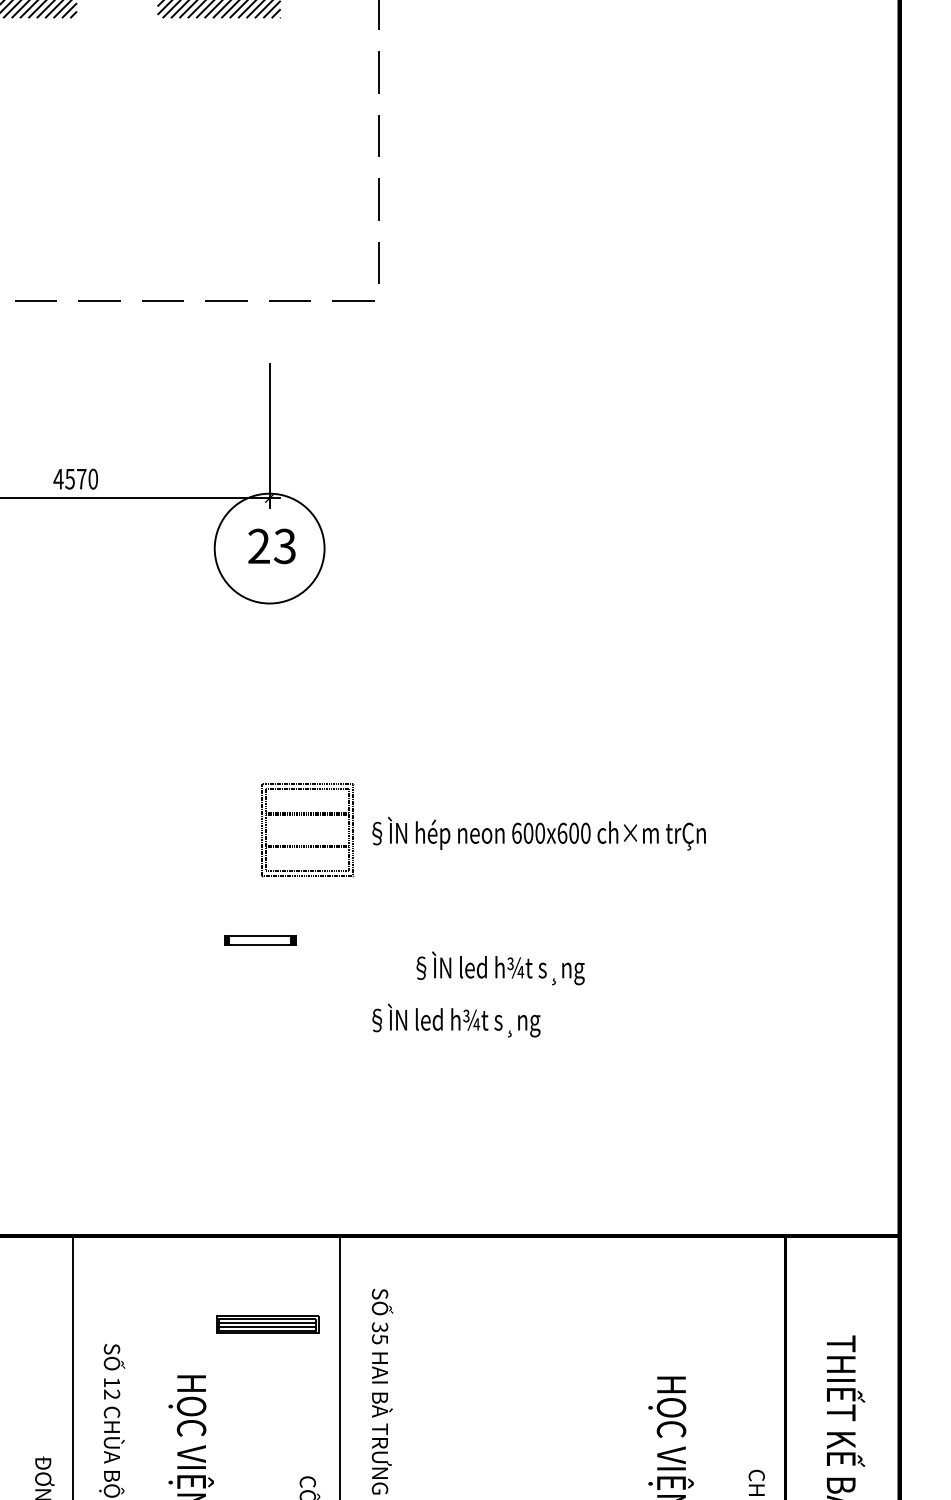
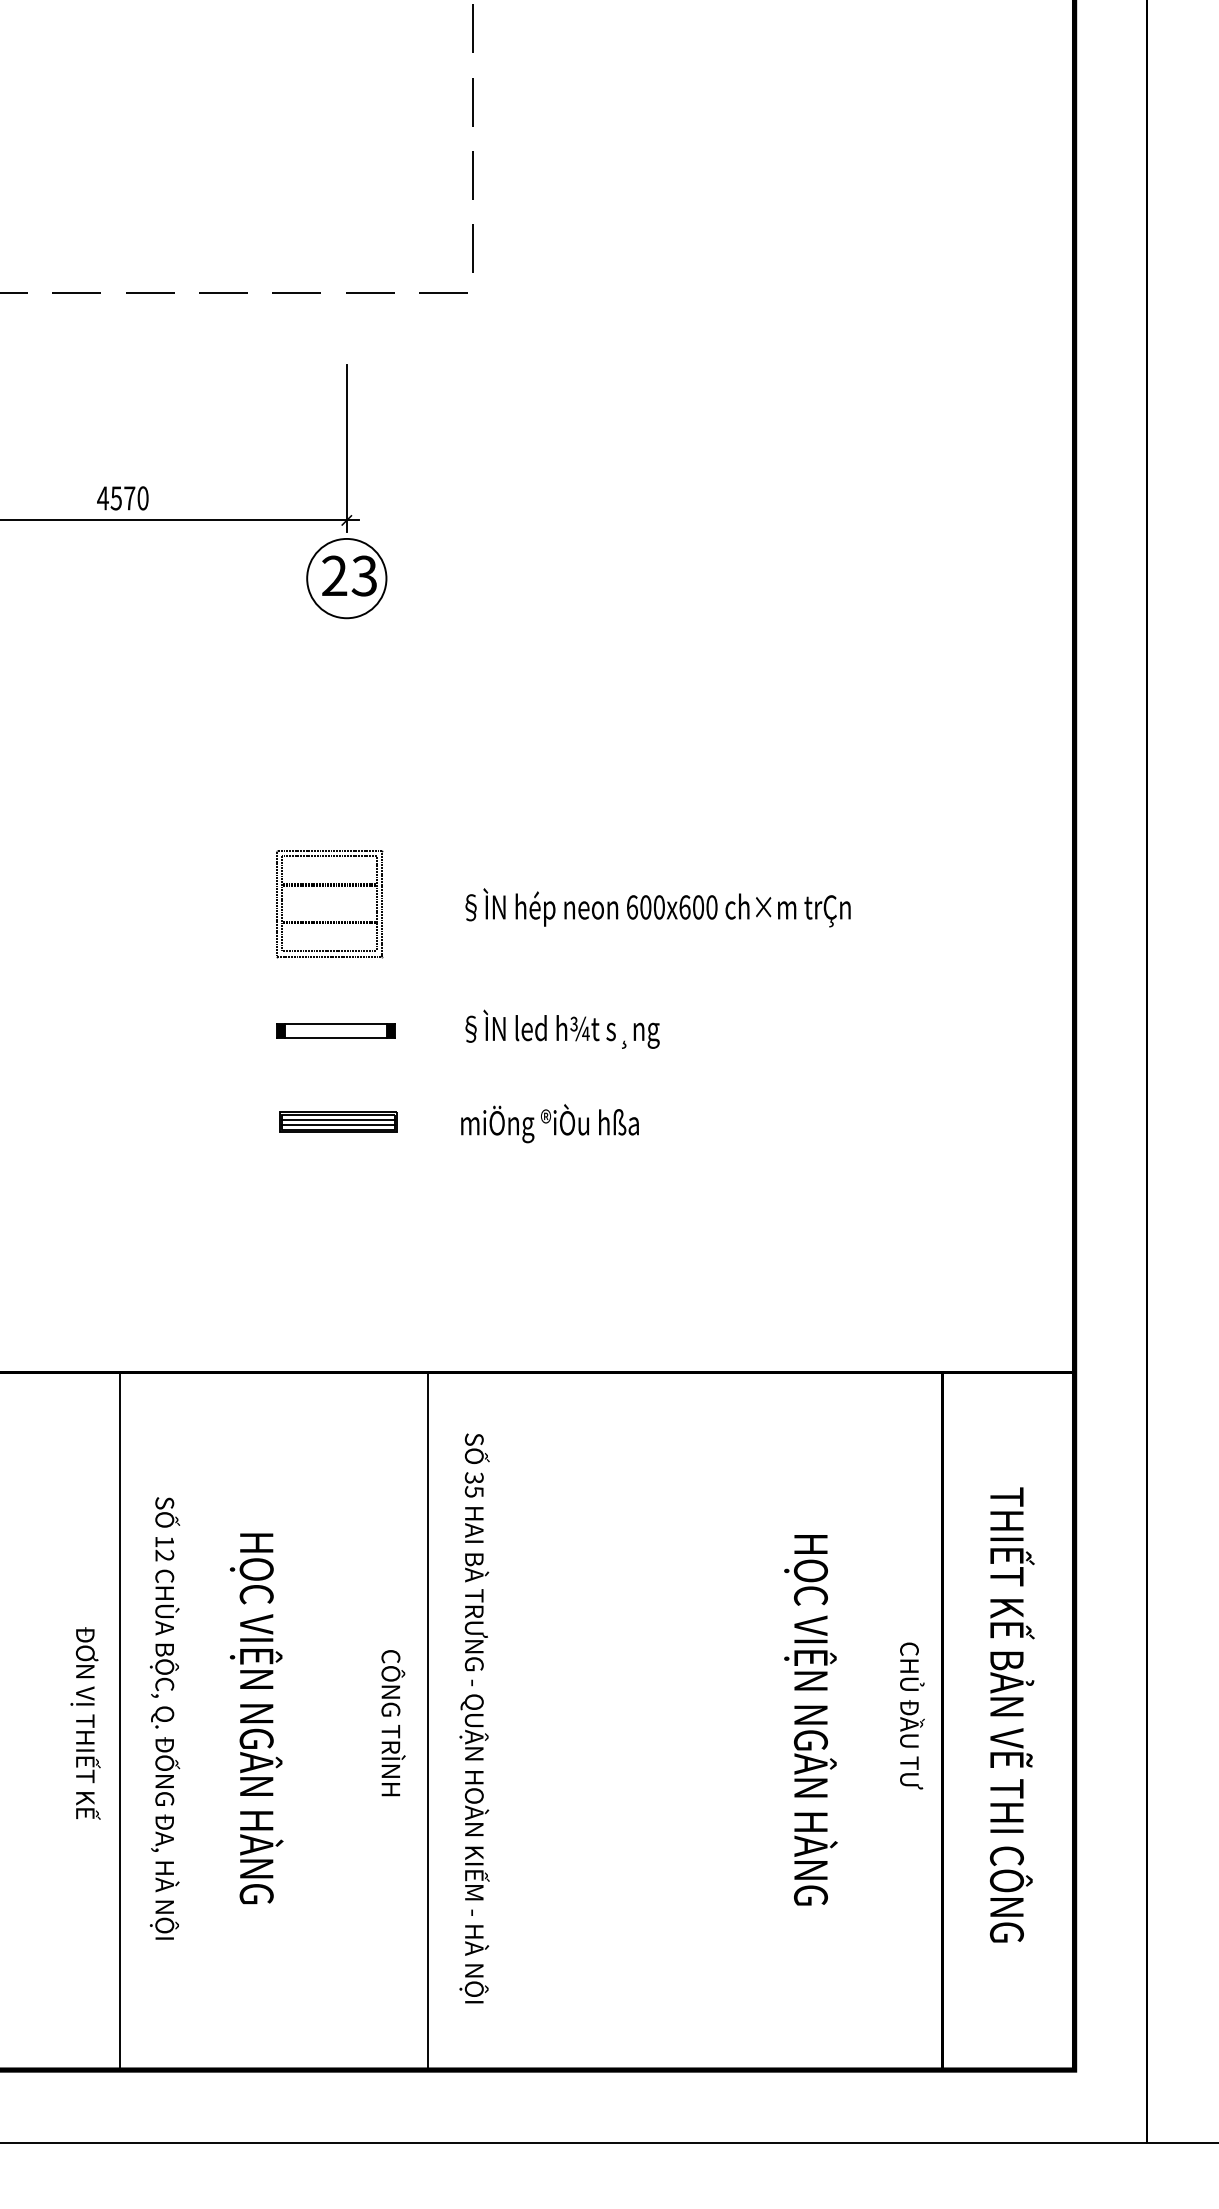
circle: (269, 548) -> (346, 578), size x0.62
part: (306, 845) -> (328, 921), moved
part: (259, 939) -> (335, 1030), size x1.43
text: (500, 967) -> (562, 1028), moved
text: (454, 1020) -> (560, 1123), §ÌN led h¾t s¸ng -> miÖng ®iÒu hßa
part: (267, 1324) -> (338, 1121), moved

